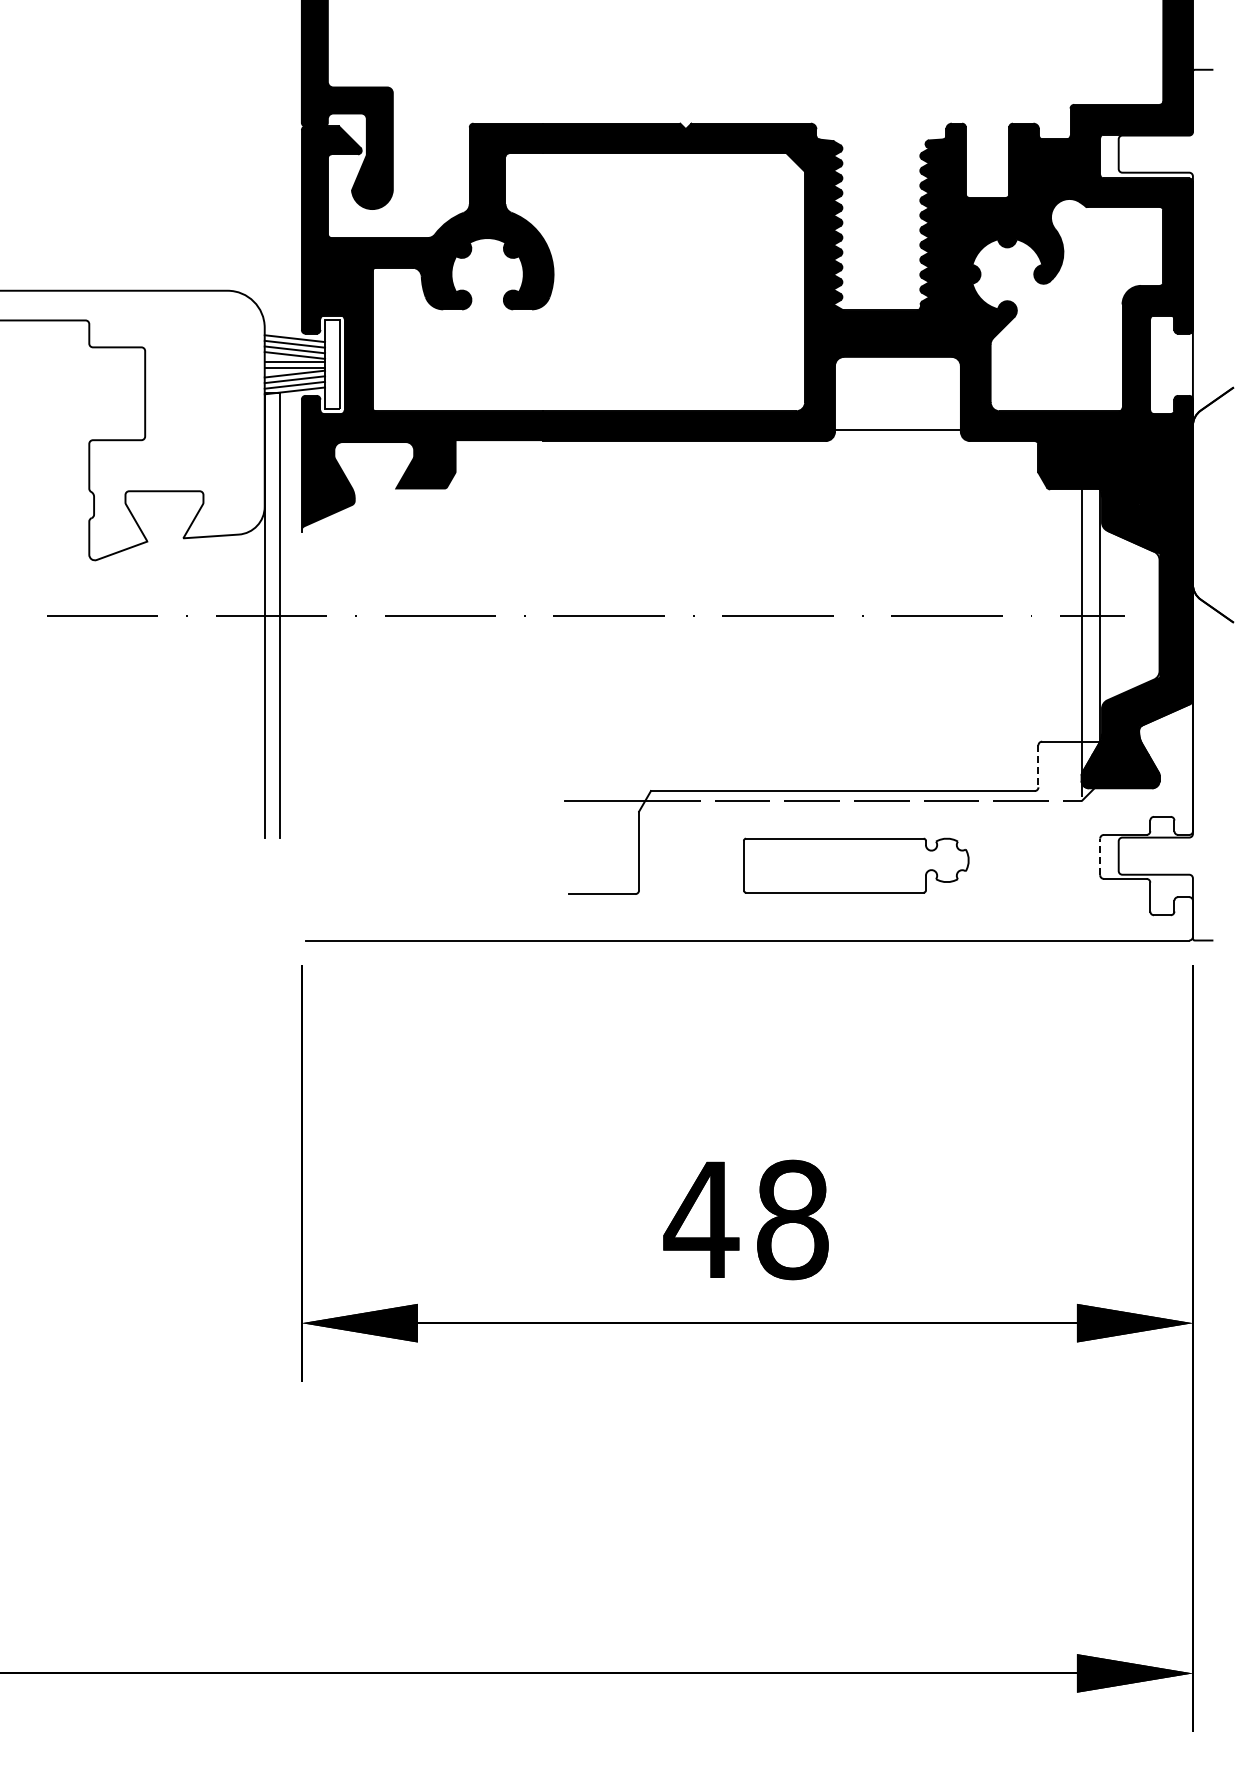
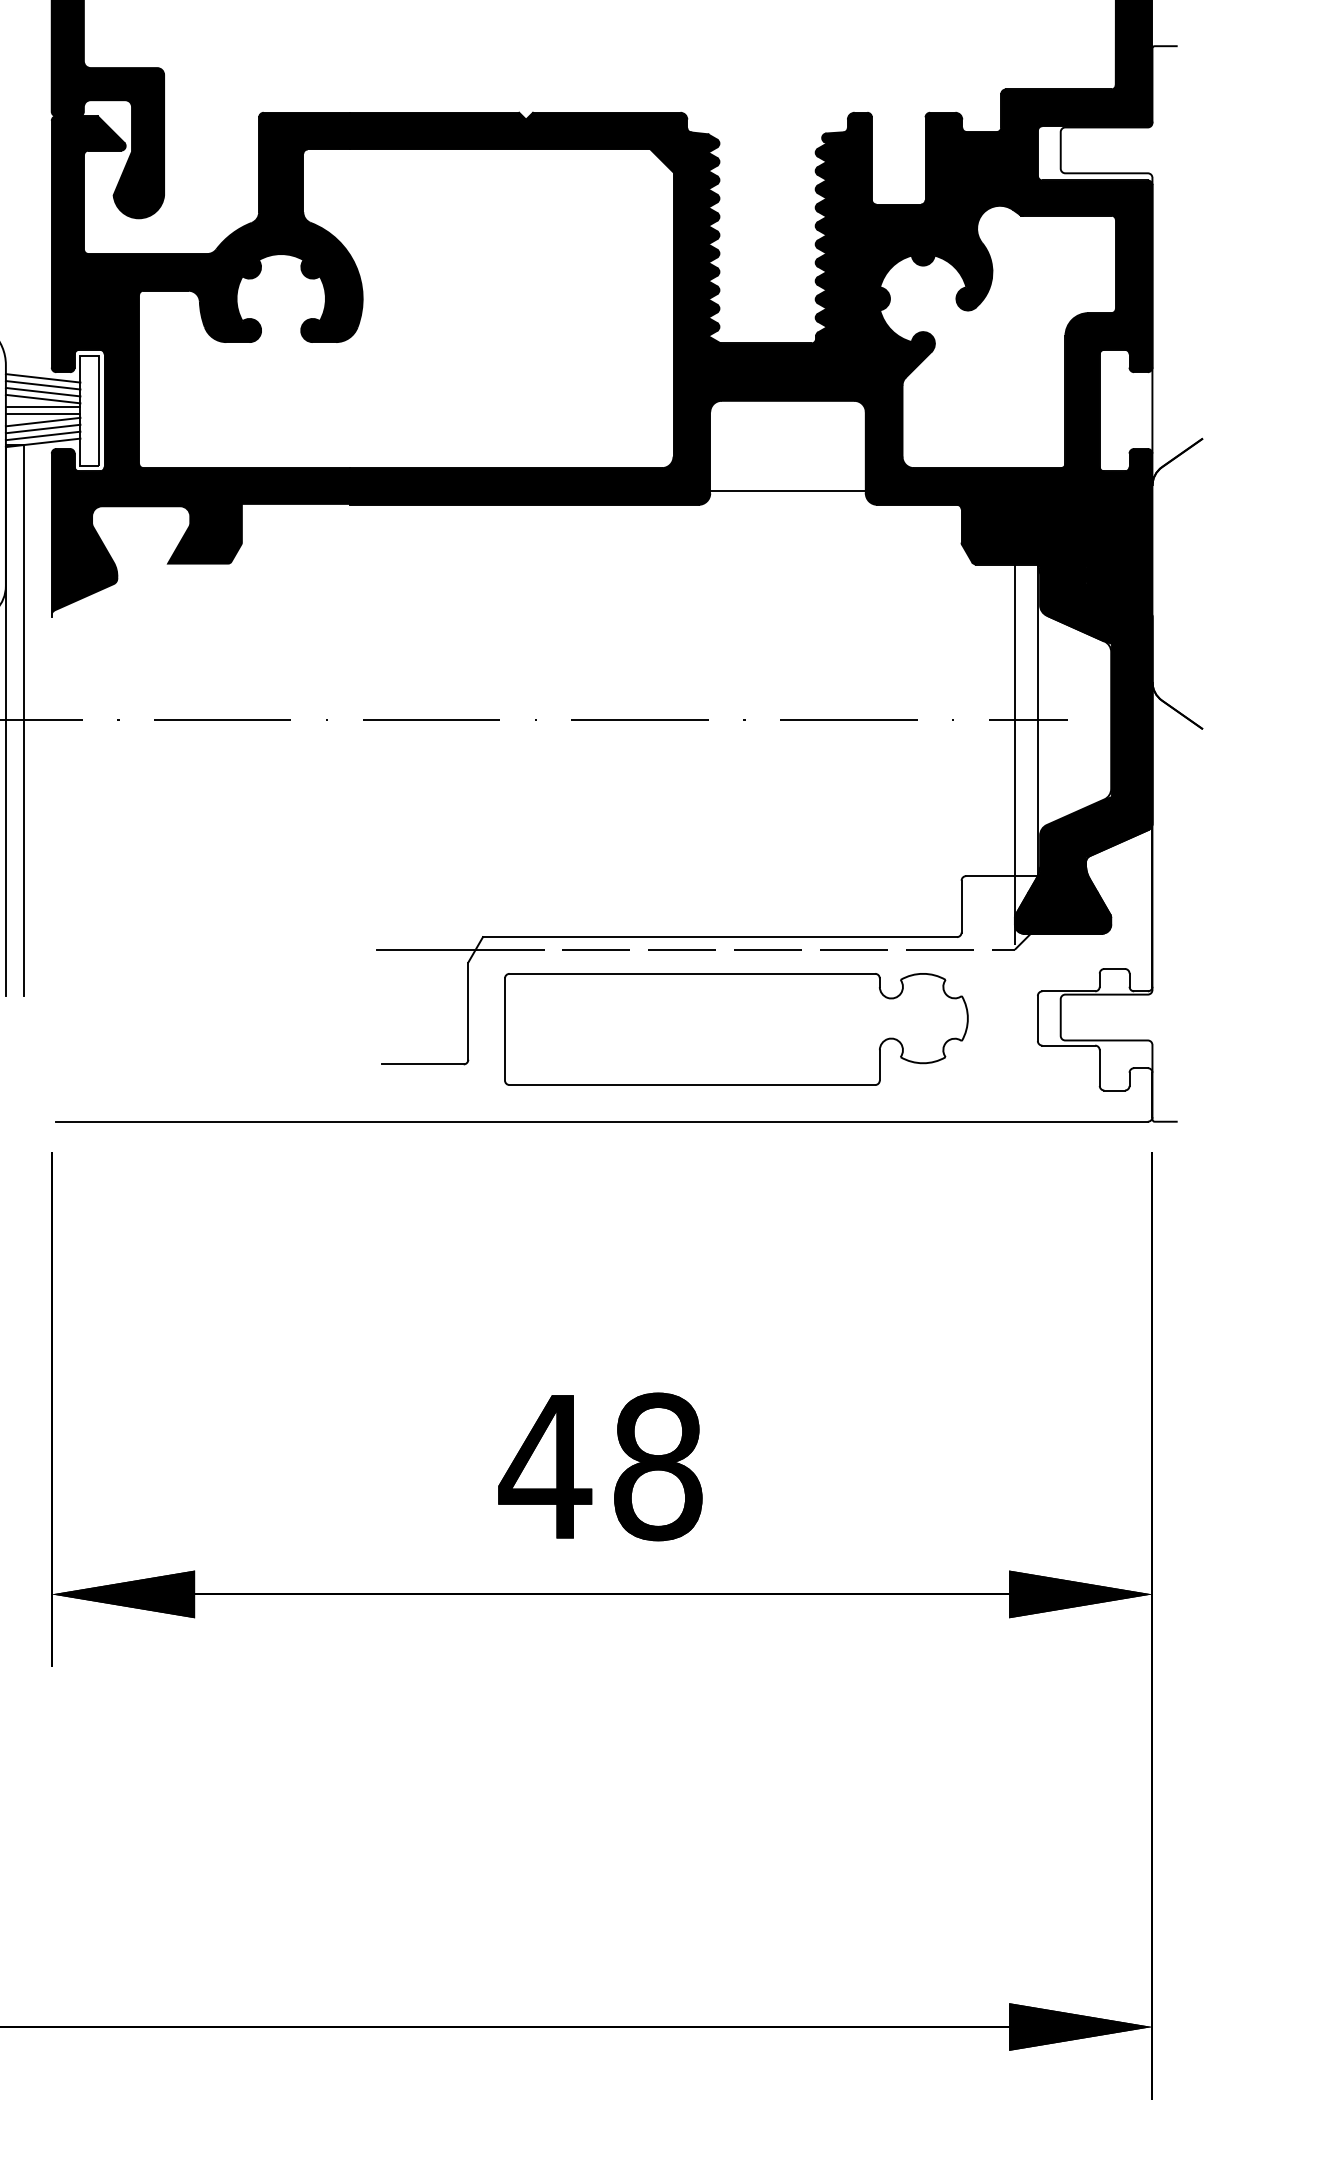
line: (1038, 766) -> (961, 906), dashed -> solid
line: (1100, 856) -> (1038, 1017), dashed -> solid
part: (856, 865) -> (736, 1029), size x1.67

